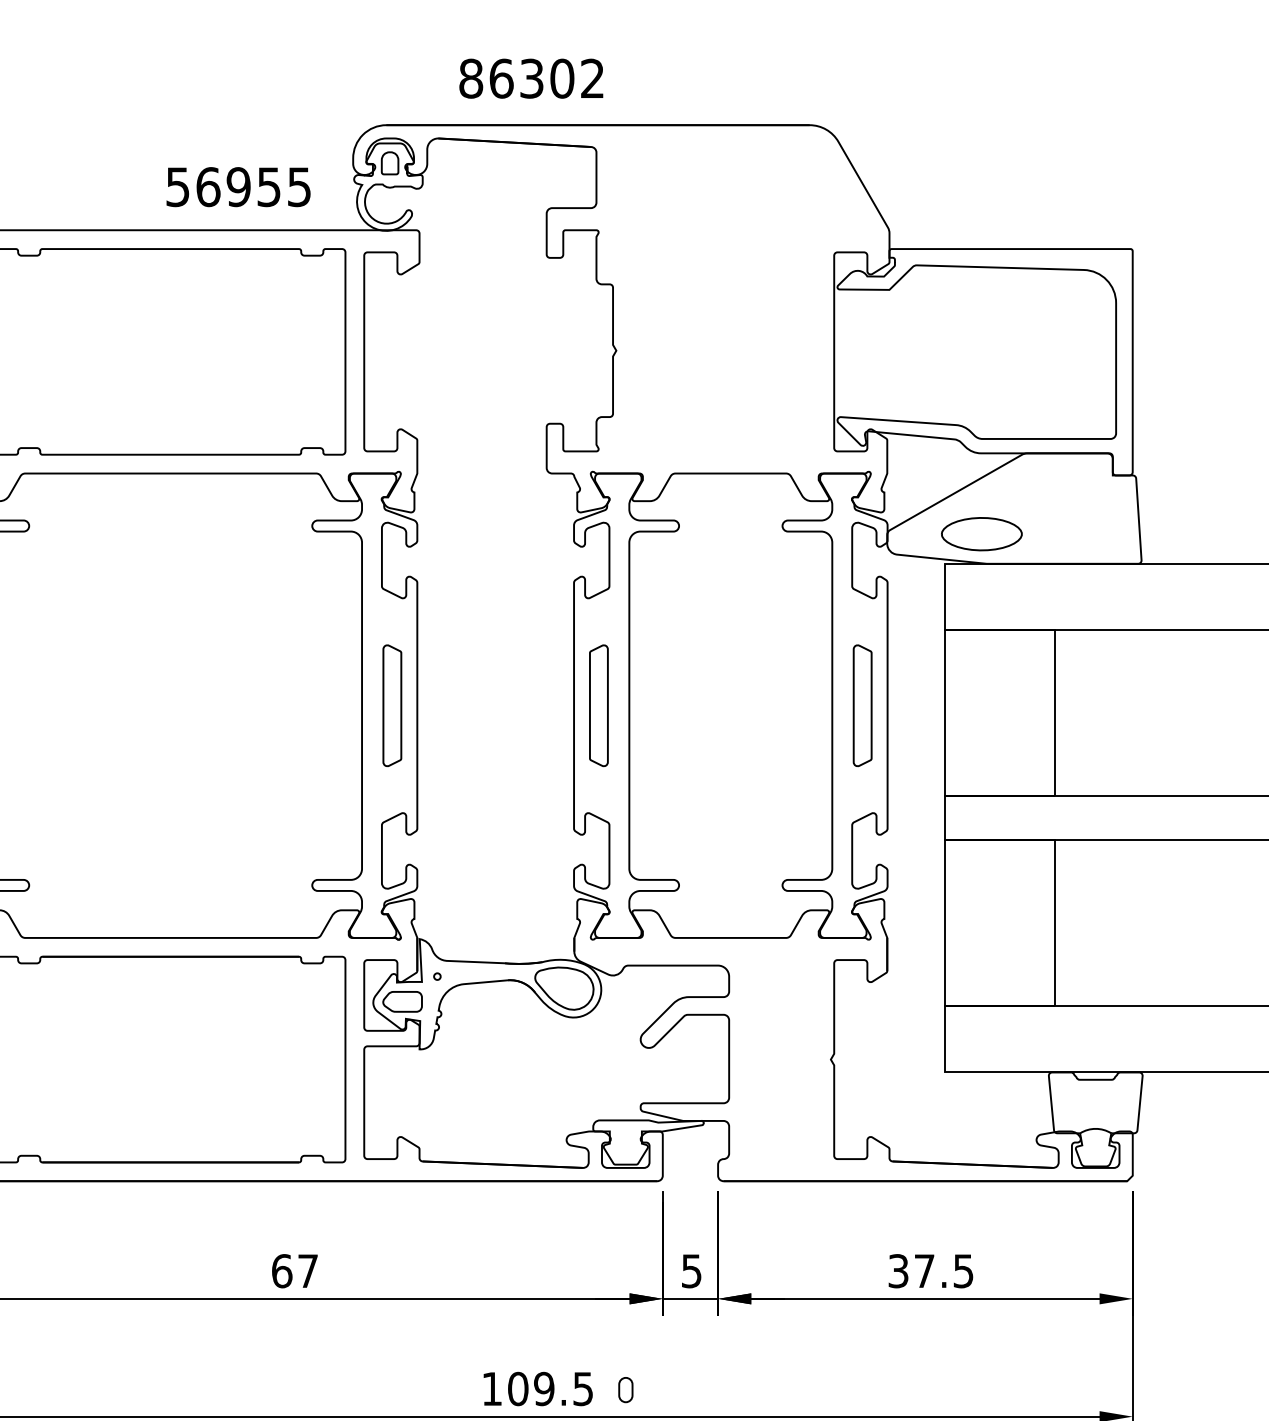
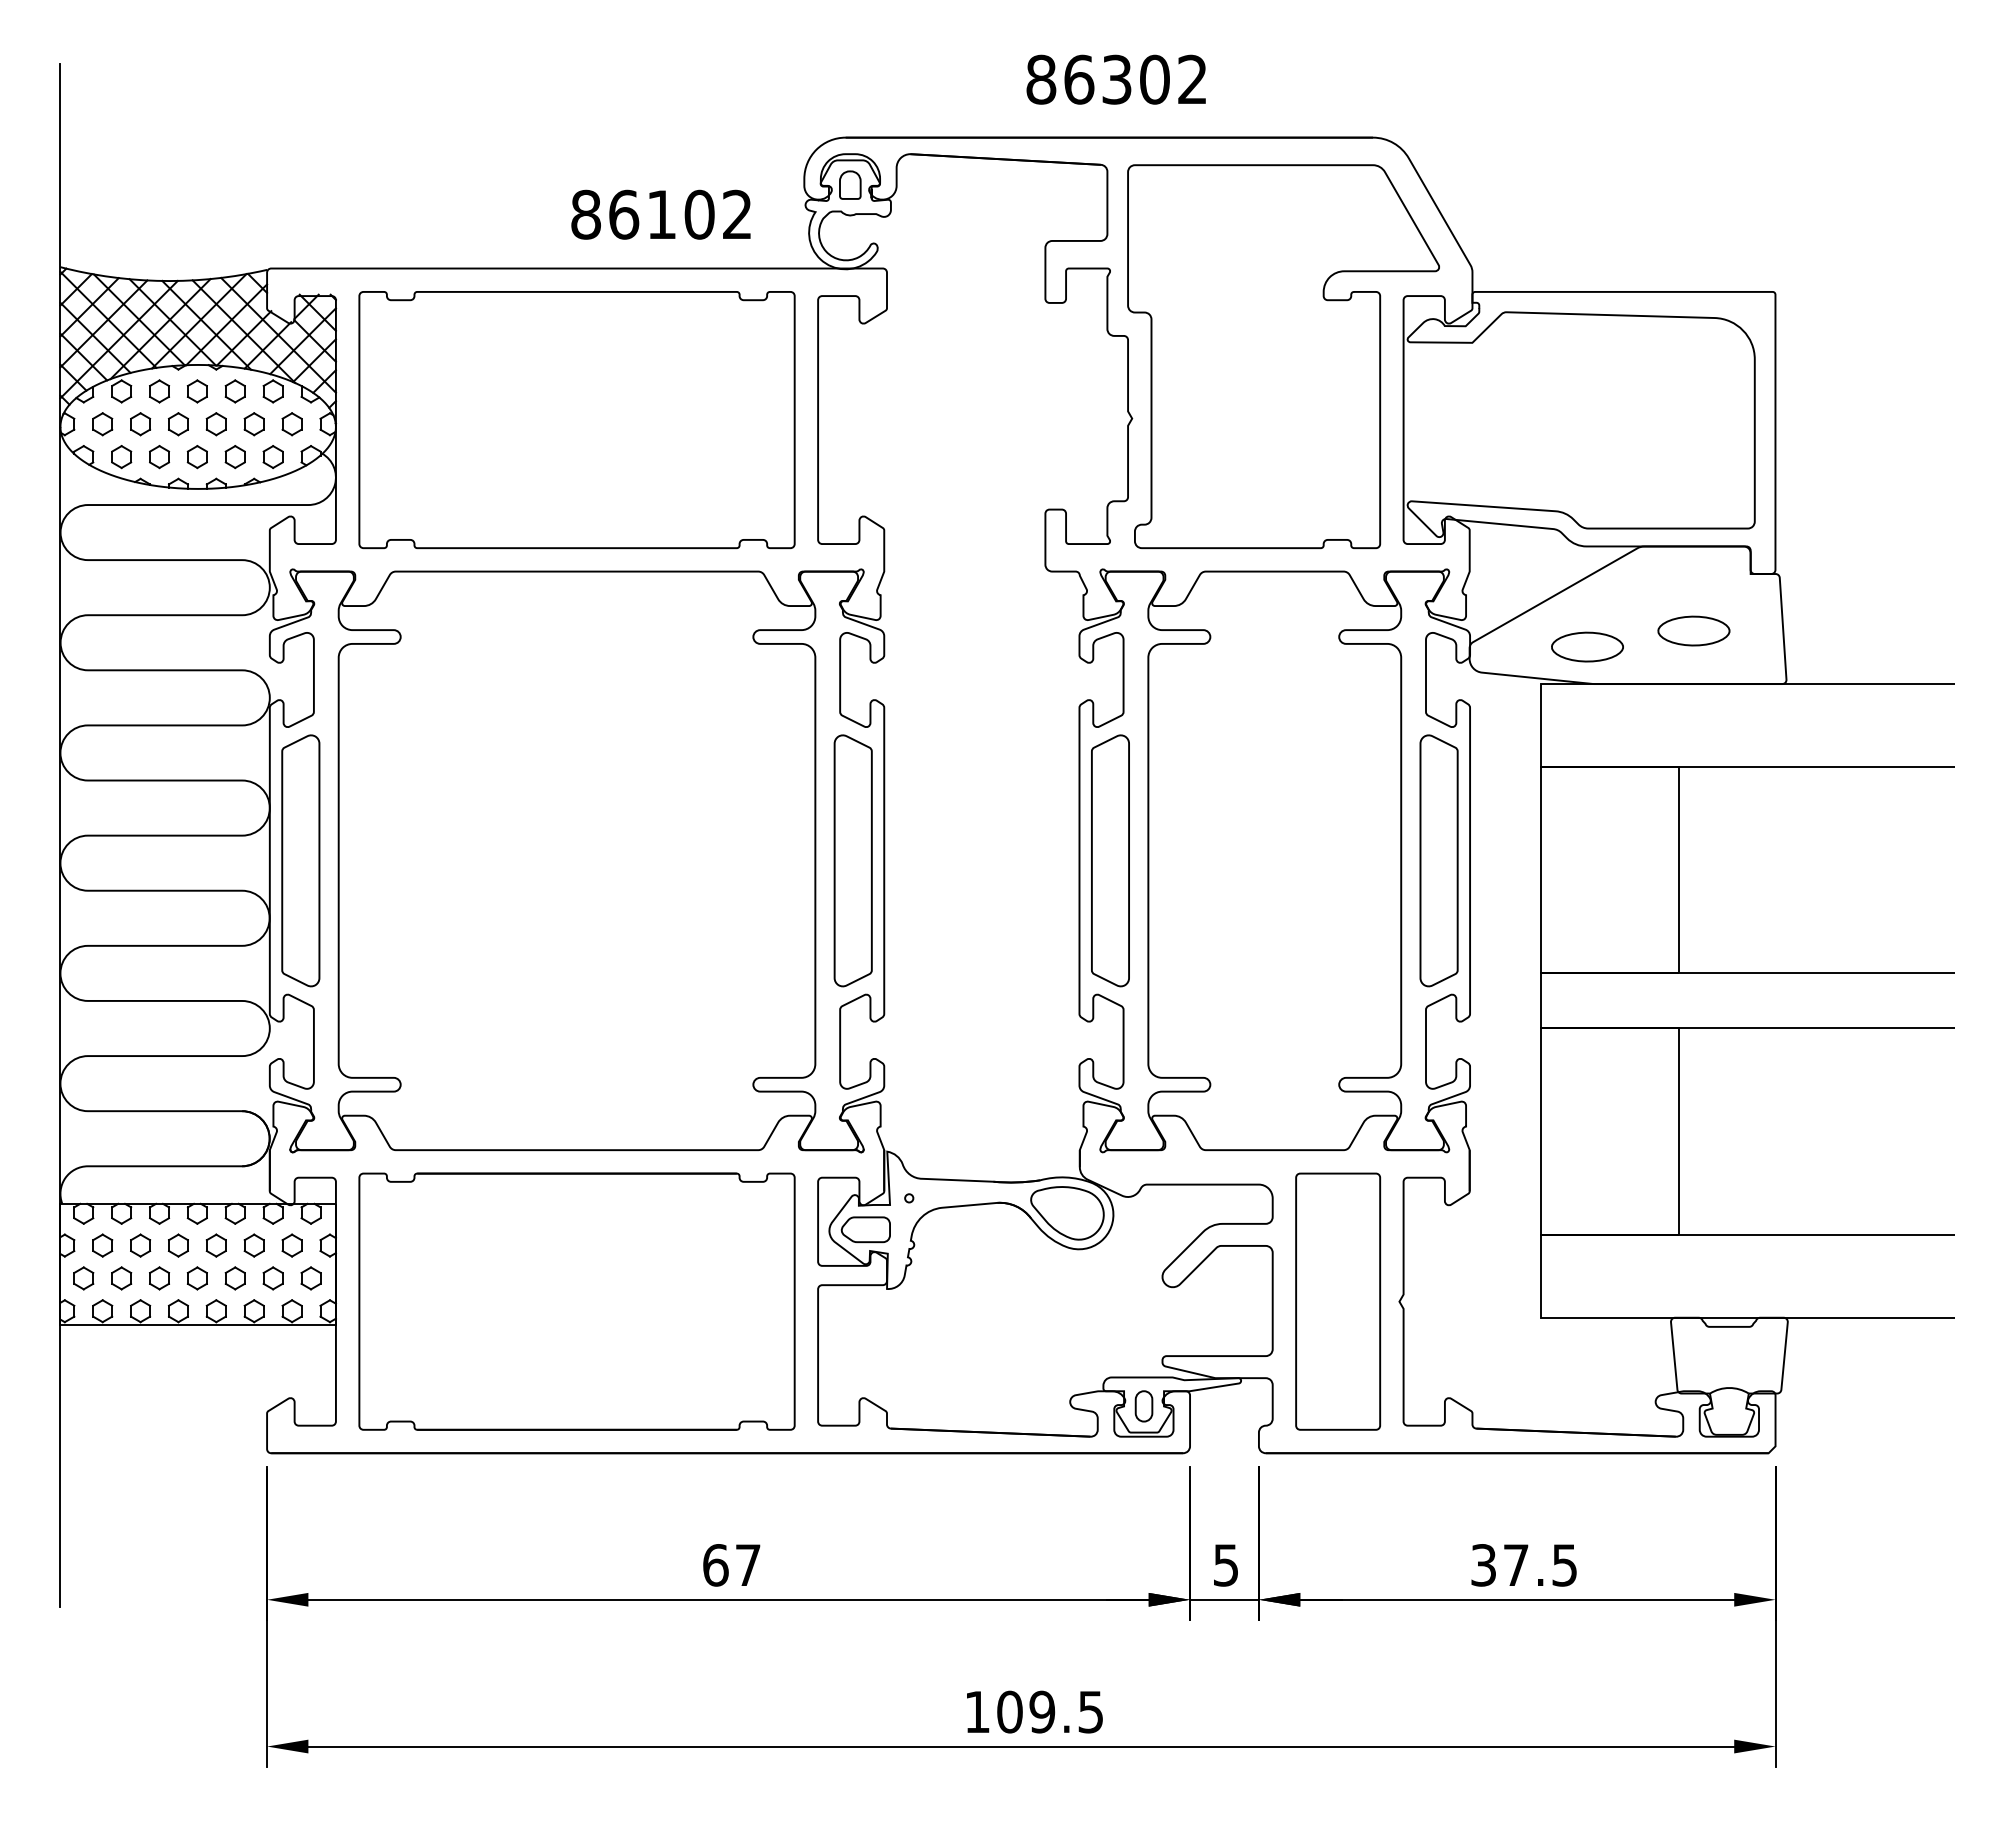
text: (530, 78) -> (1115, 79), moved
text: (238, 186) -> (661, 214), 56955 -> 86102
part: (737, 300) -> (1283, 356), added
part: (1066, 520) -> (1693, 630), added
part: (981, 533) -> (1587, 646), size x0.71
part: (391, 705) -> (852, 860), size x1.67
part: (598, 705) -> (1110, 860), size x1.67
part: (862, 705) -> (1438, 860), size x1.67
part: (781, 1059) -> (1338, 1301), added
part: (625, 1390) -> (1143, 1406), moved

